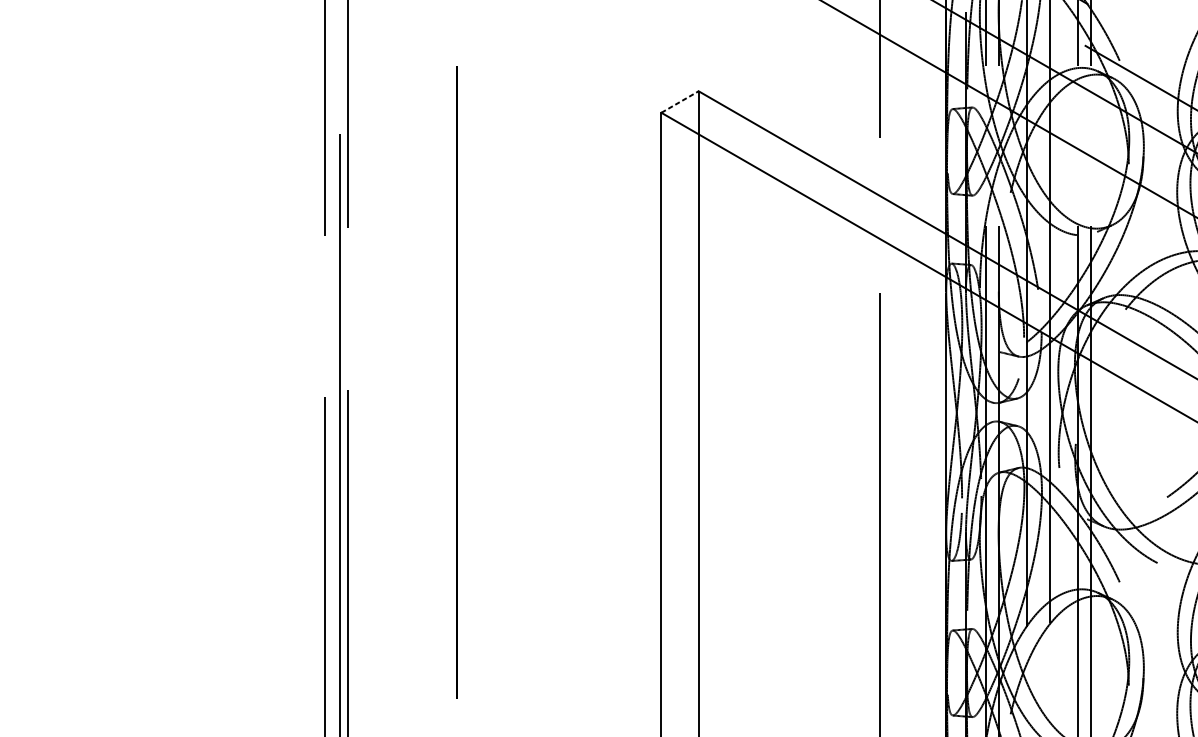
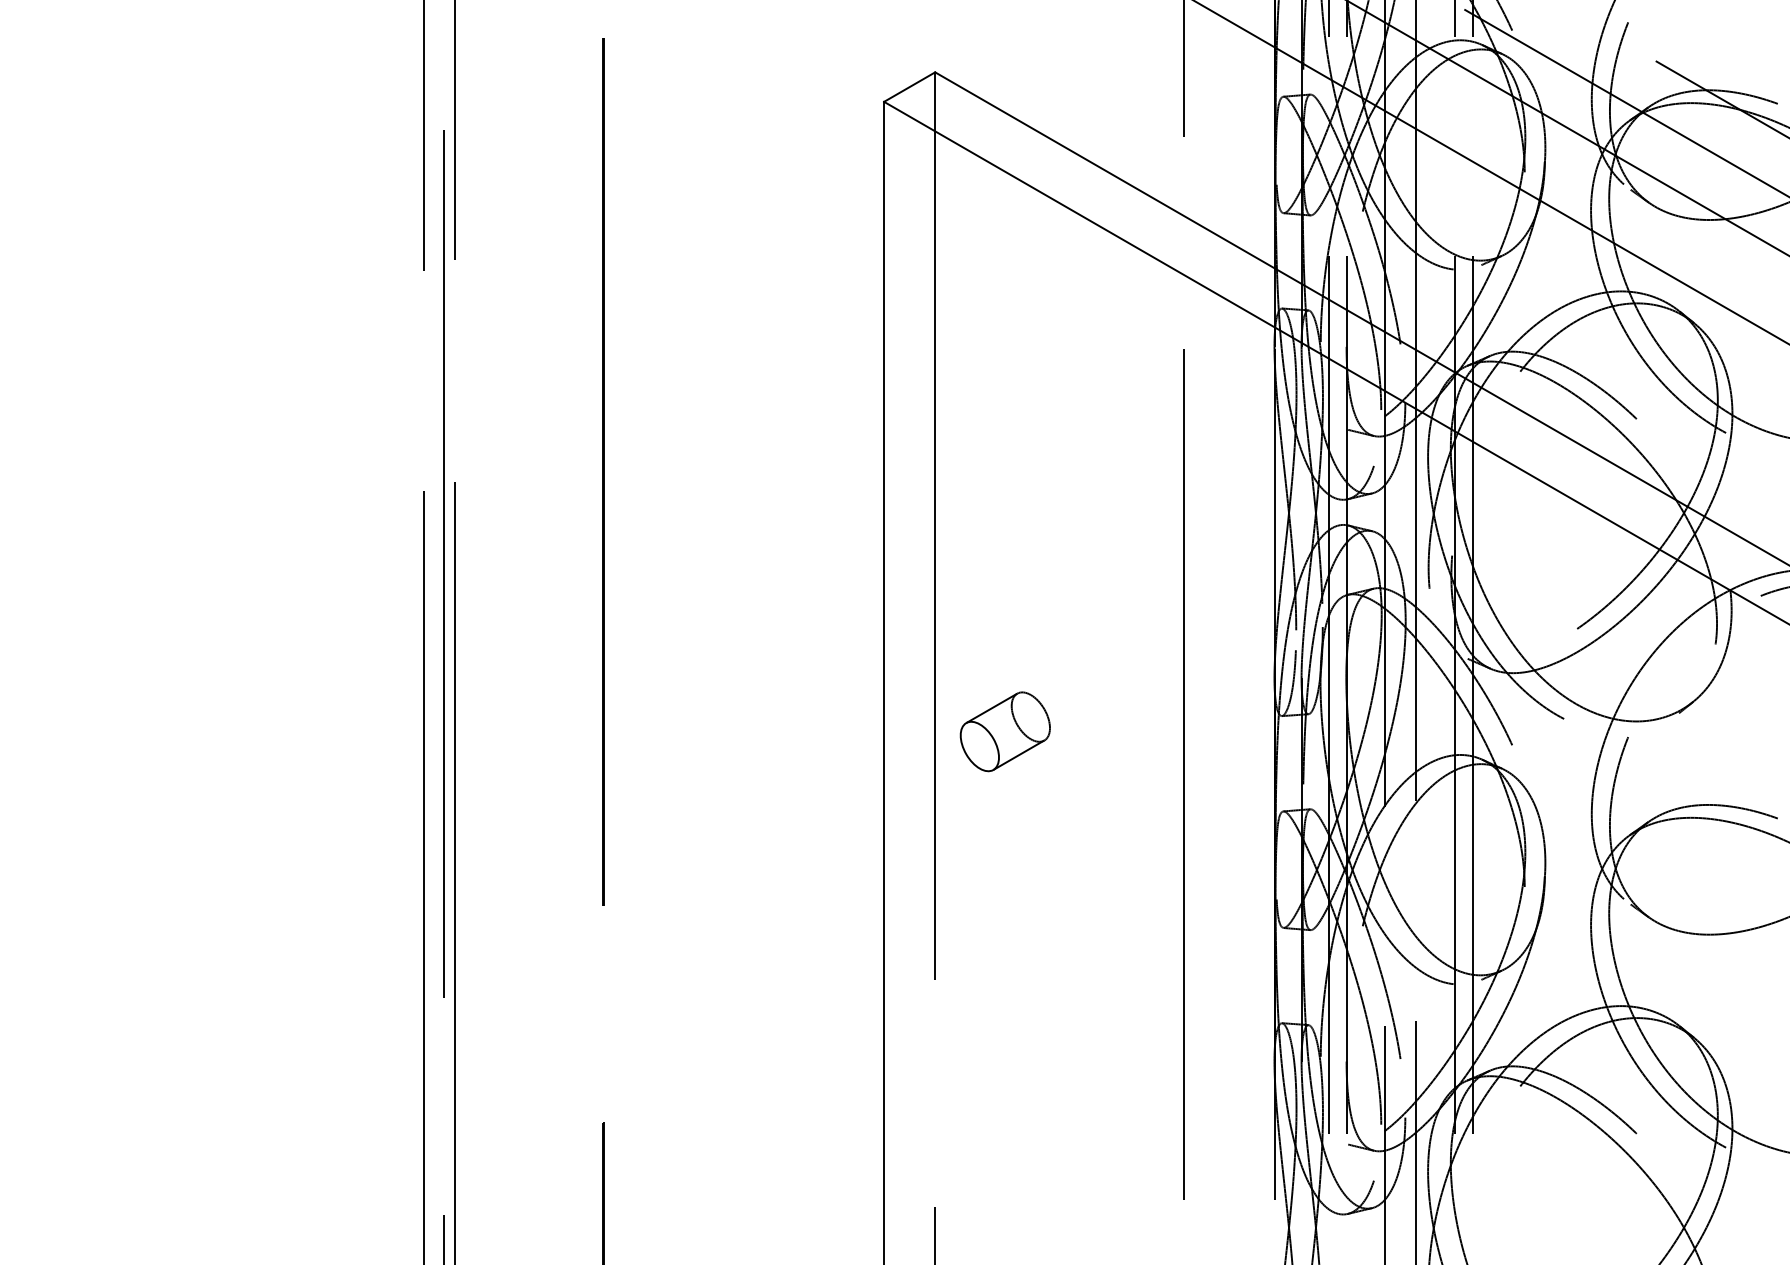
line: (680, 101) -> (910, 86), dashed -> solid
part: (749, 572) -> (1004, 731), added

